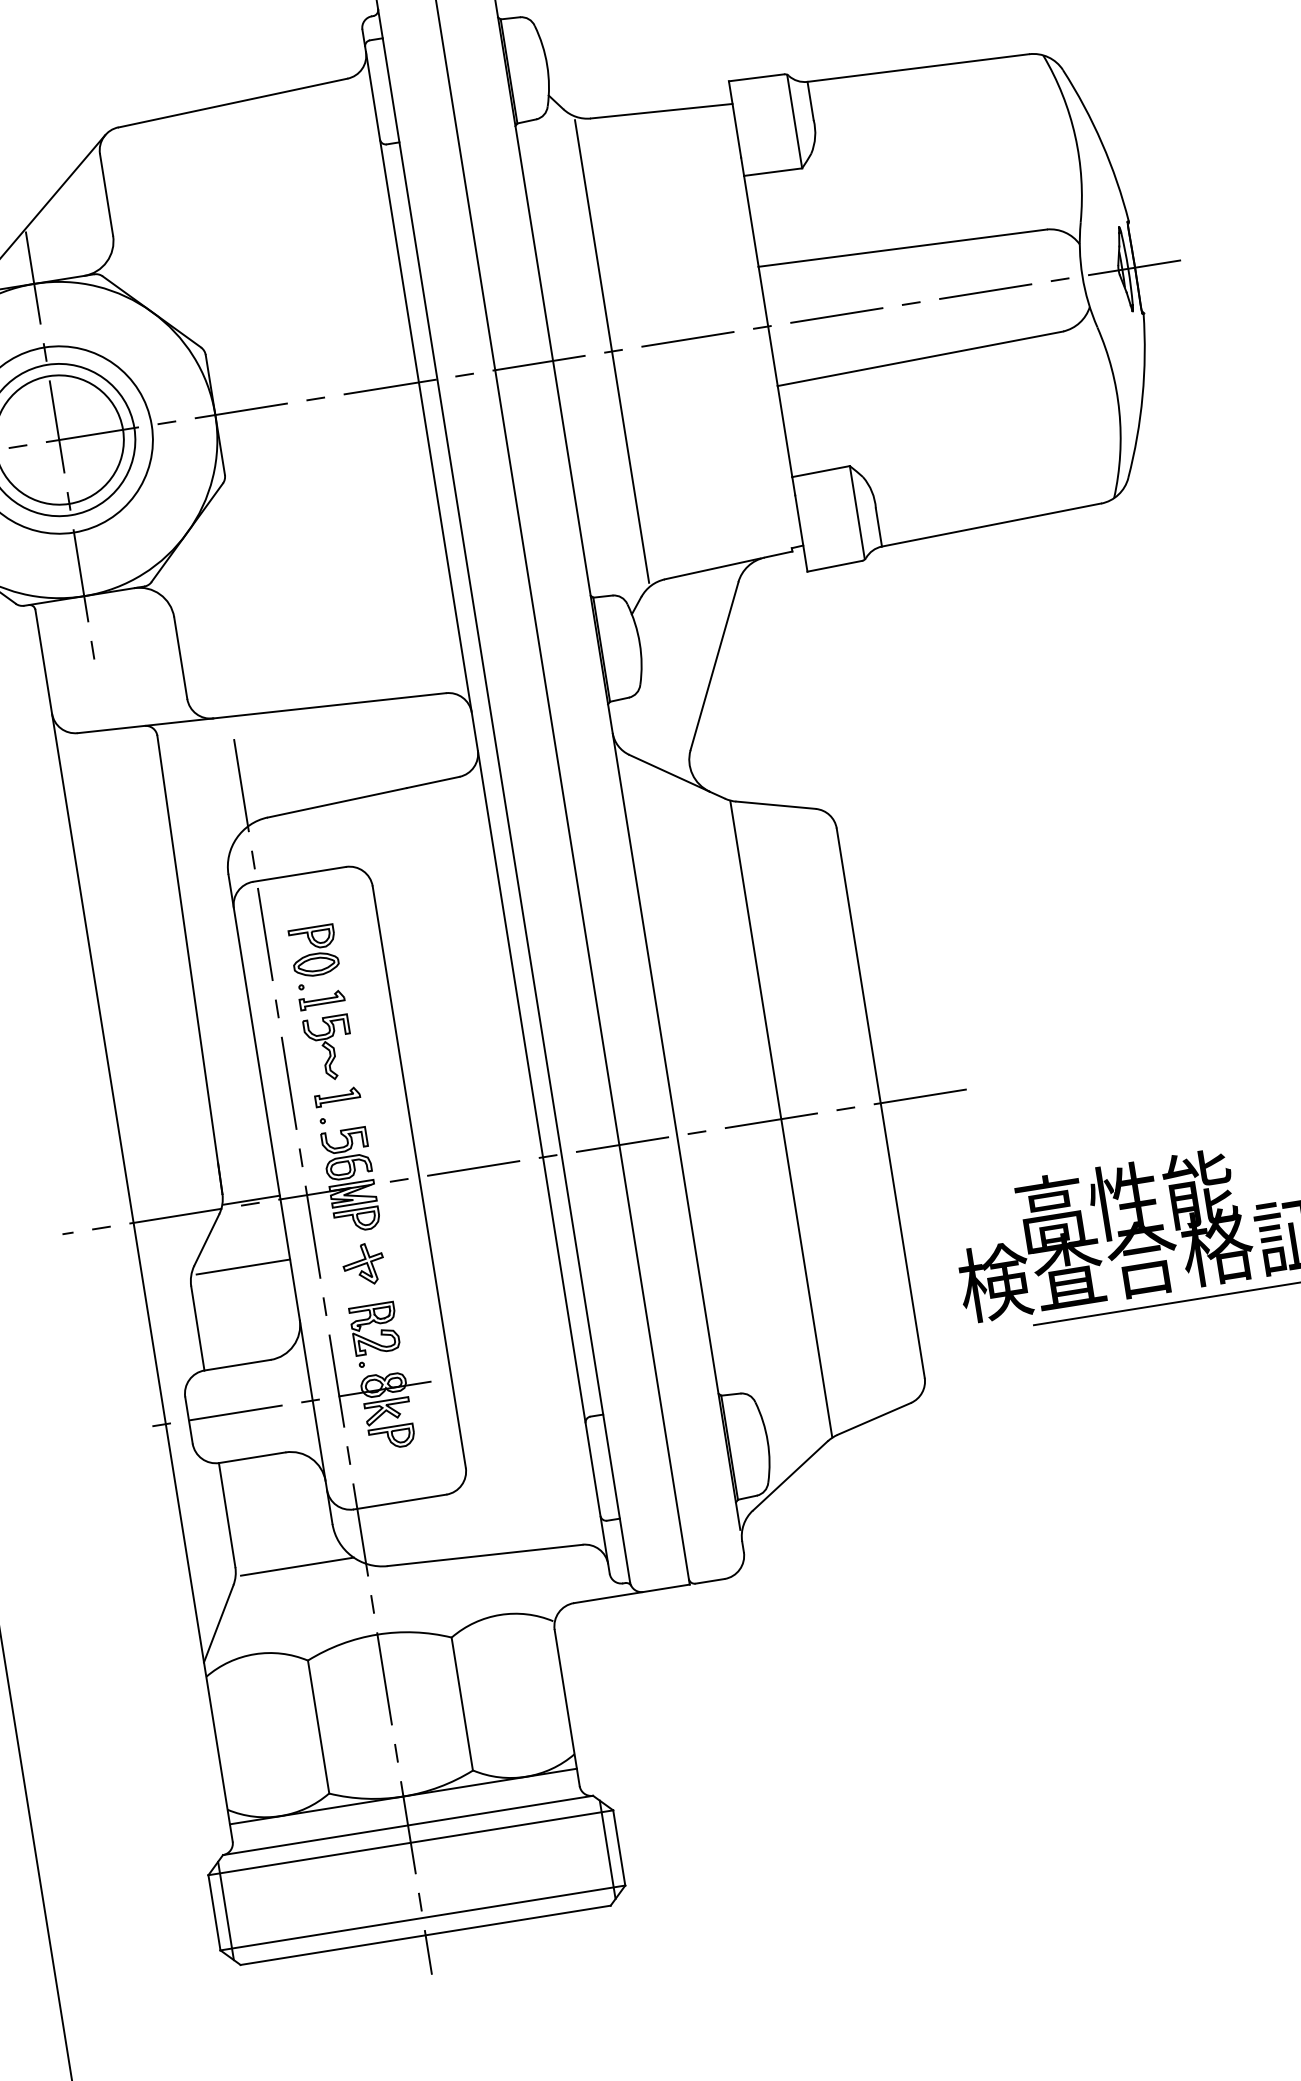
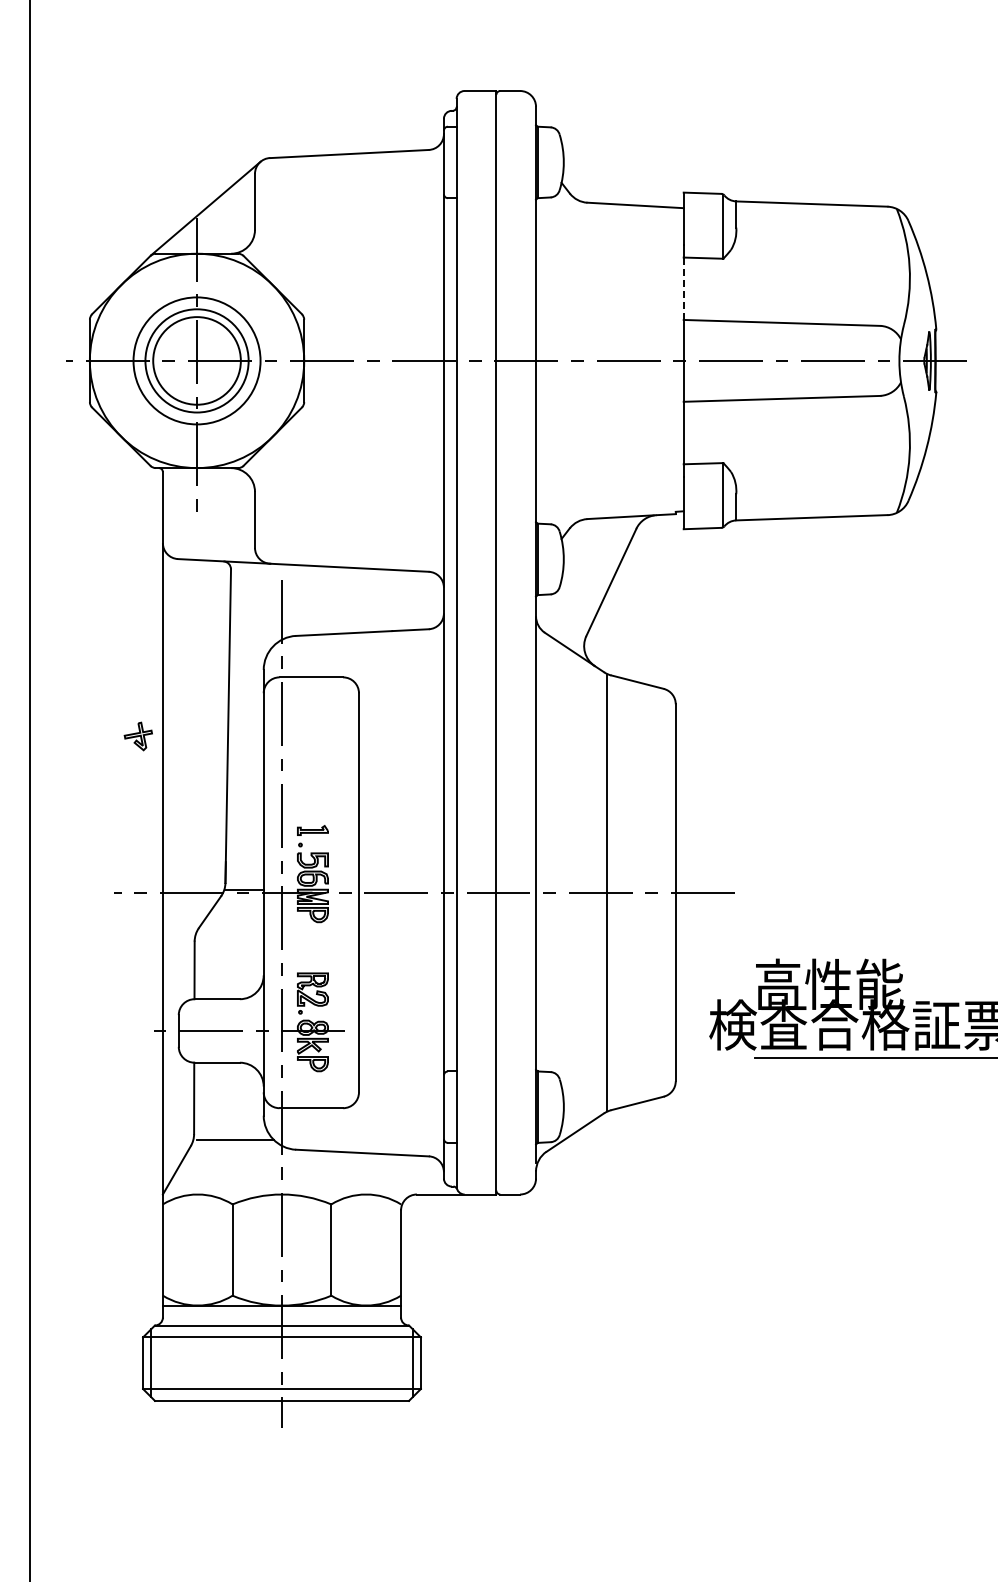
line: (751, 222) -> (683, 289), solid -> dashed
line: (611, 350) -> (576, 360), removed
part: (322, 1003) -> (312, 766), removed
part: (362, 1264) -> (137, 736), moved
line: (243, 1267) -> (231, 934), removed

